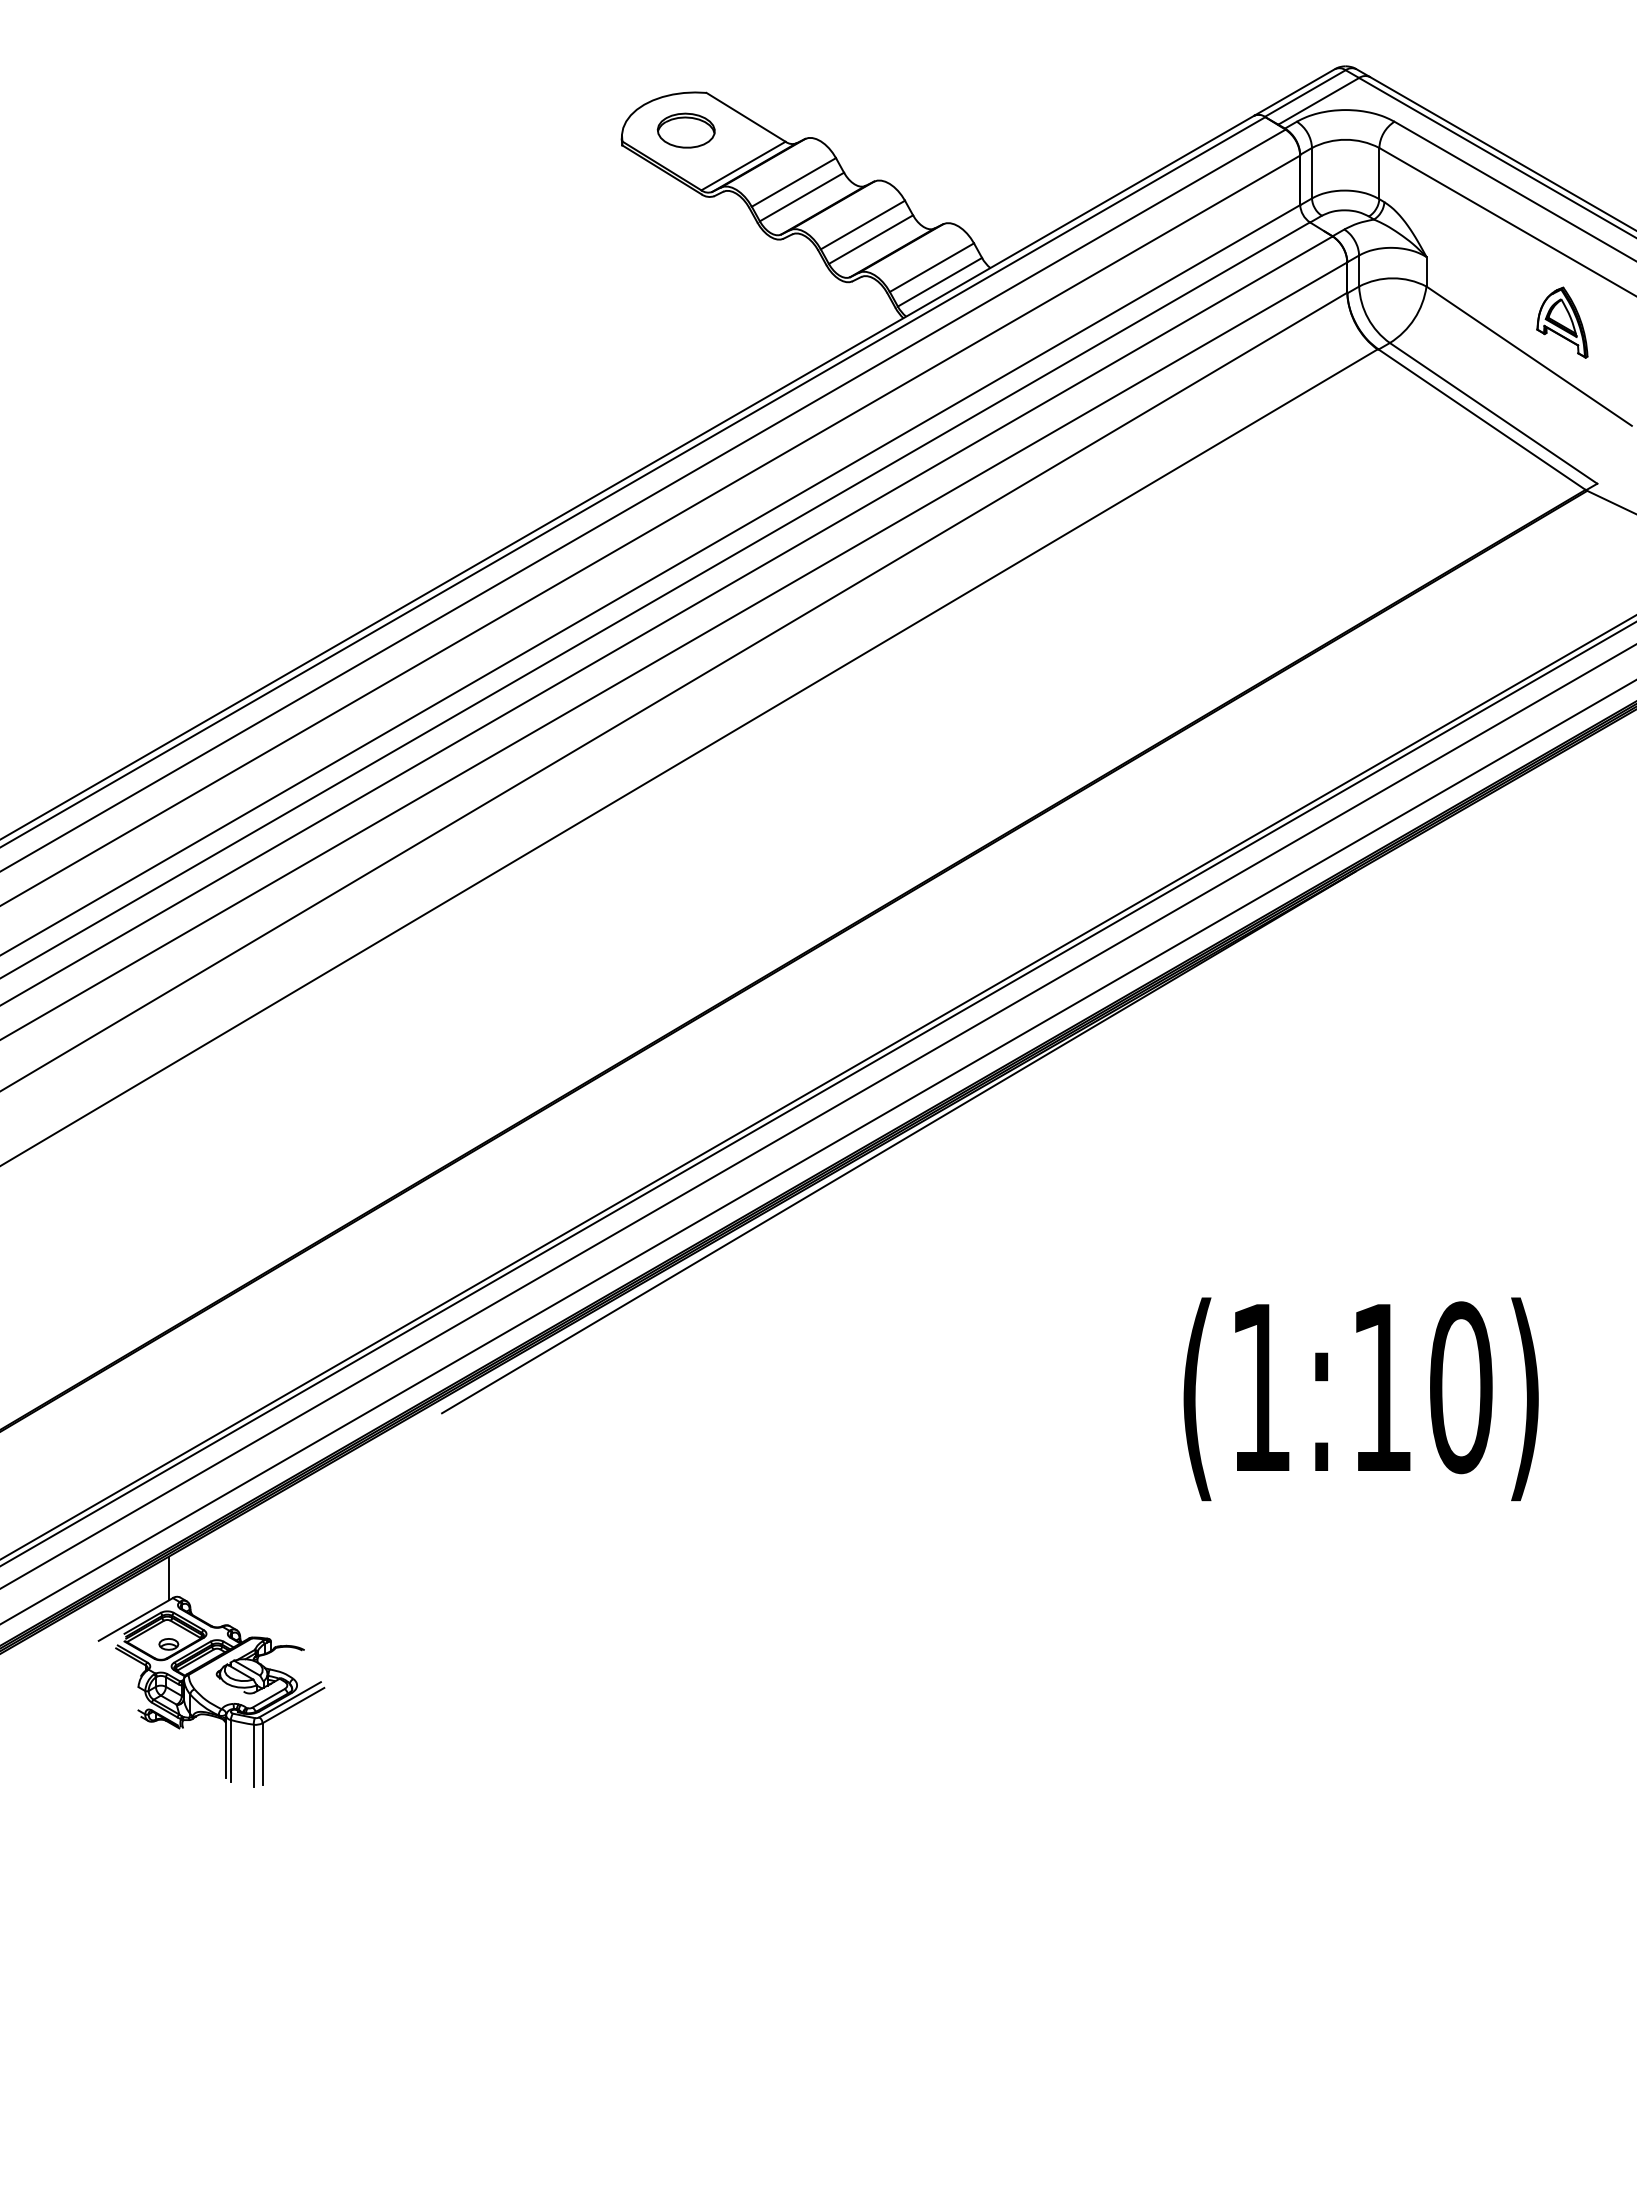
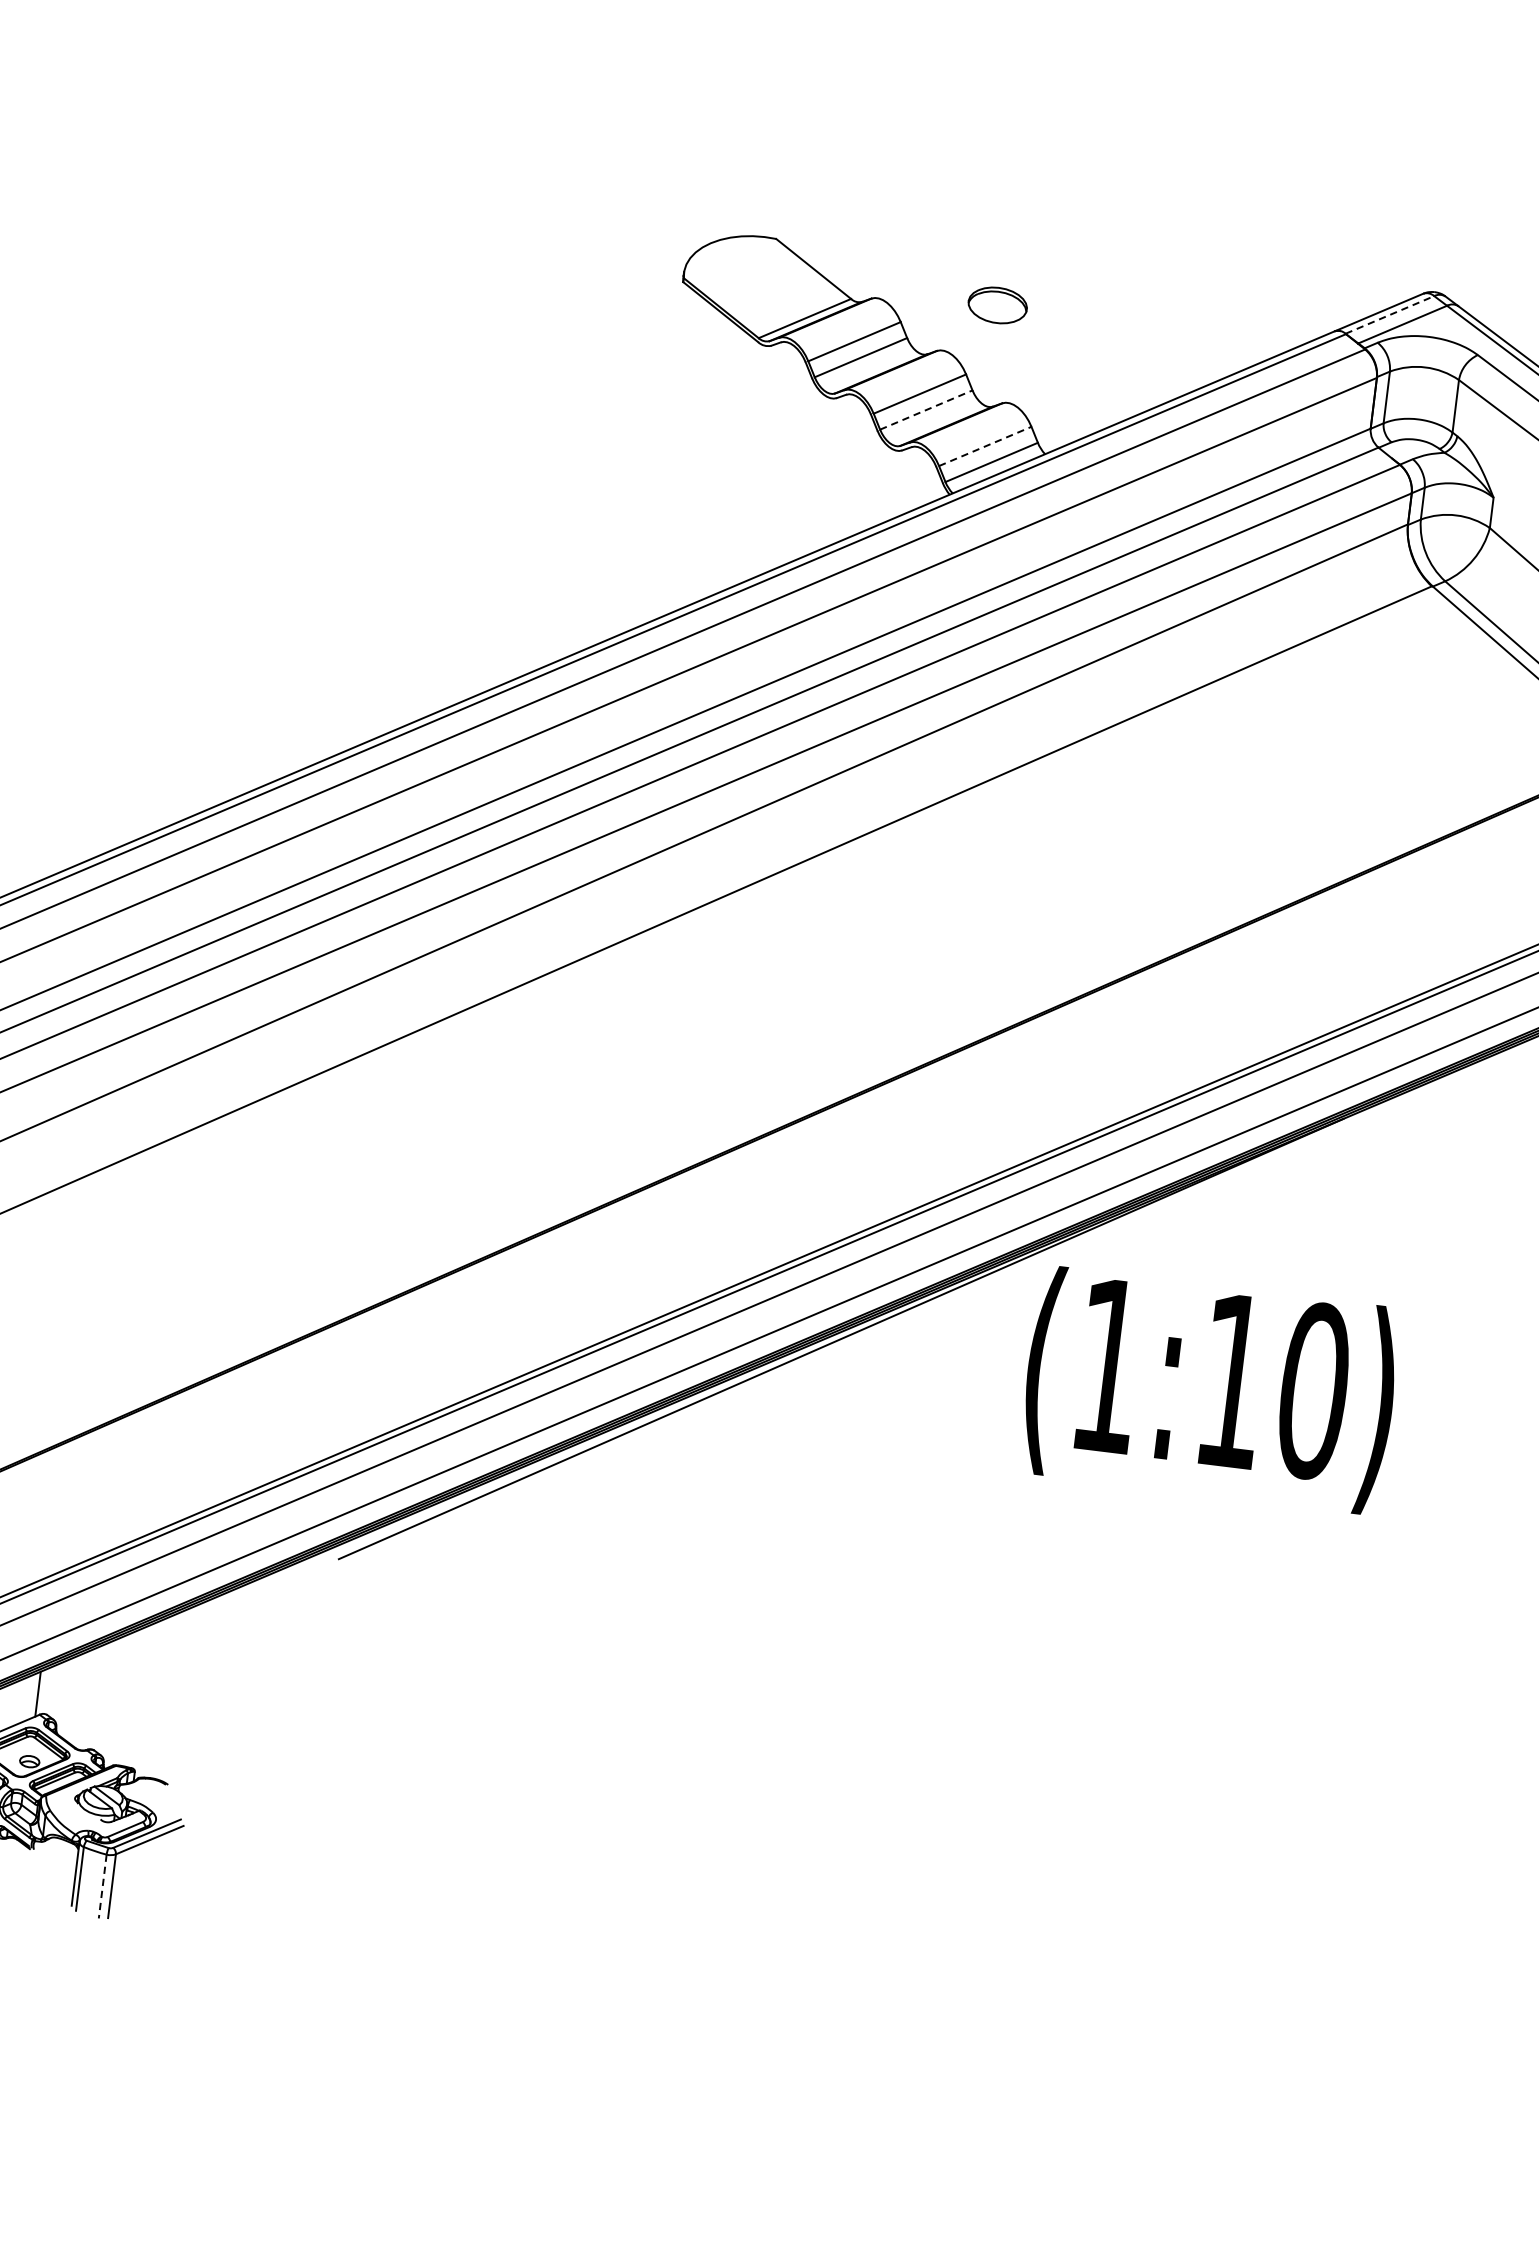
line: (1305, 93) -> (1390, 314), solid -> dashed
part: (685, 130) -> (996, 305), moved
line: (870, 239) -> (925, 409), solid -> dashed
line: (931, 267) -> (984, 446), solid -> dashed
text: (1360, 1399) -> (1209, 1390), moved
line: (253, 1756) -> (102, 1887), solid -> dashed

